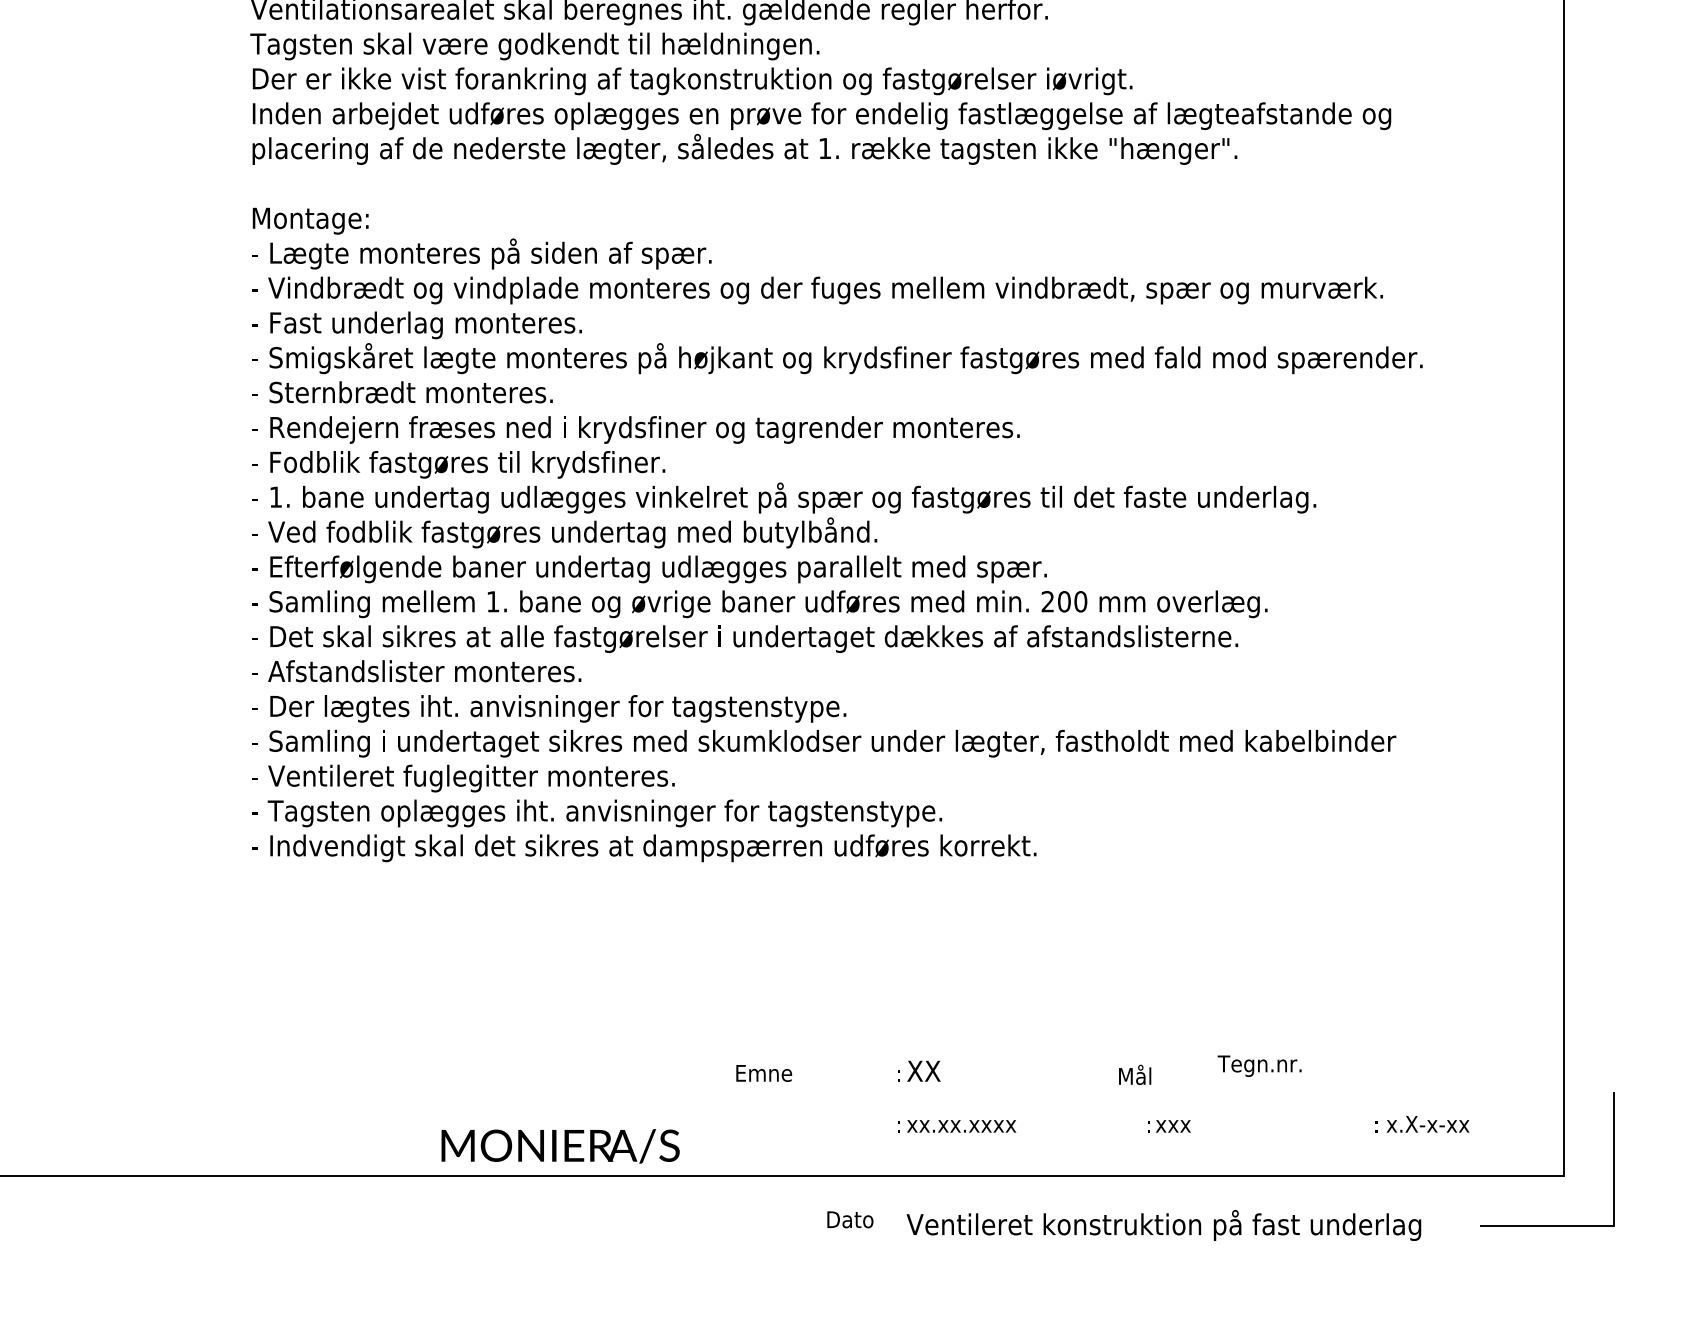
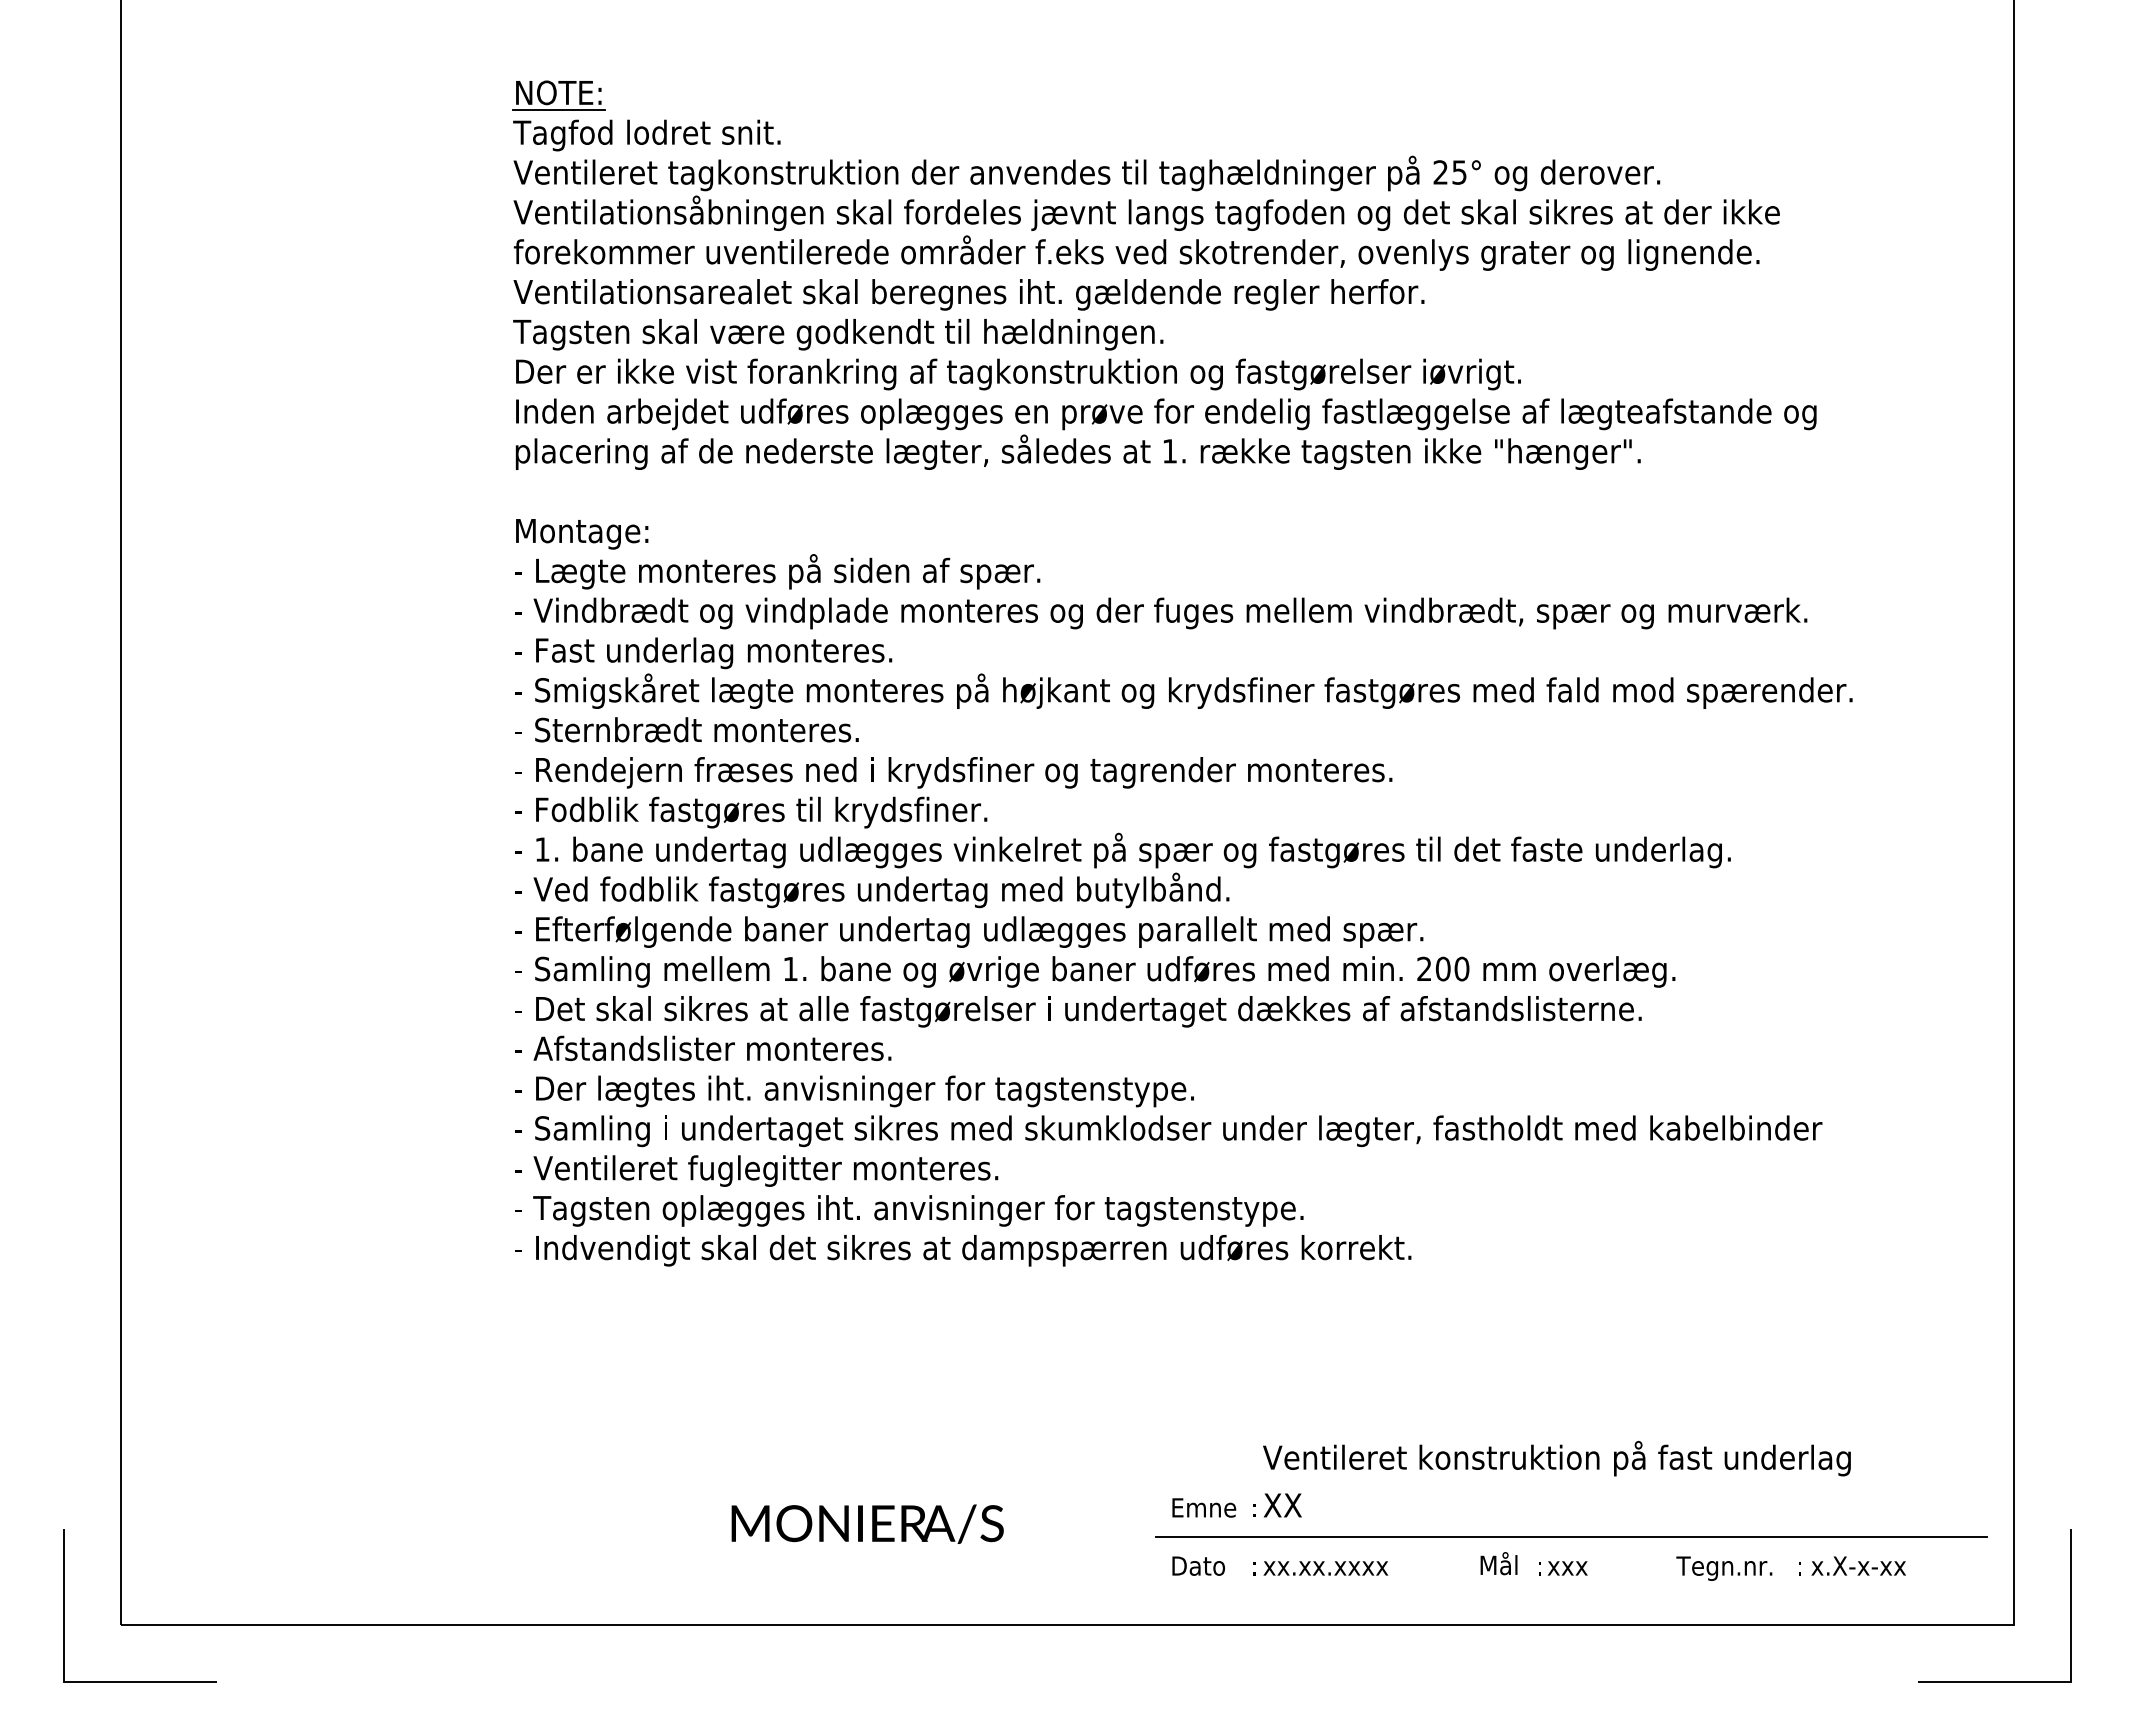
text: (1259, 1066) -> (1724, 1568), moved
text: (764, 1073) -> (1204, 1507), moved
text: (1134, 1074) -> (1498, 1563), moved
line: (1176, 1098) -> (1571, 1536), added
text: (560, 1145) -> (867, 1523), moved
text: (850, 1219) -> (1198, 1565), moved
text: (1163, 1225) -> (1556, 1458), moved

